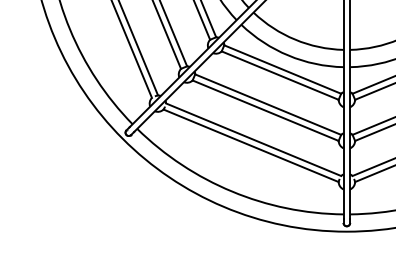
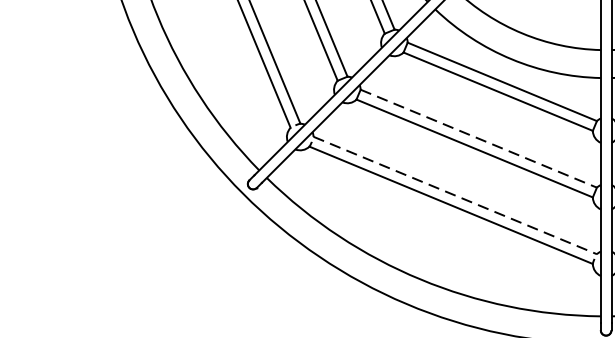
line: (268, 104) -> (479, 138), solid -> dashed
line: (253, 139) -> (454, 195), solid -> dashed

